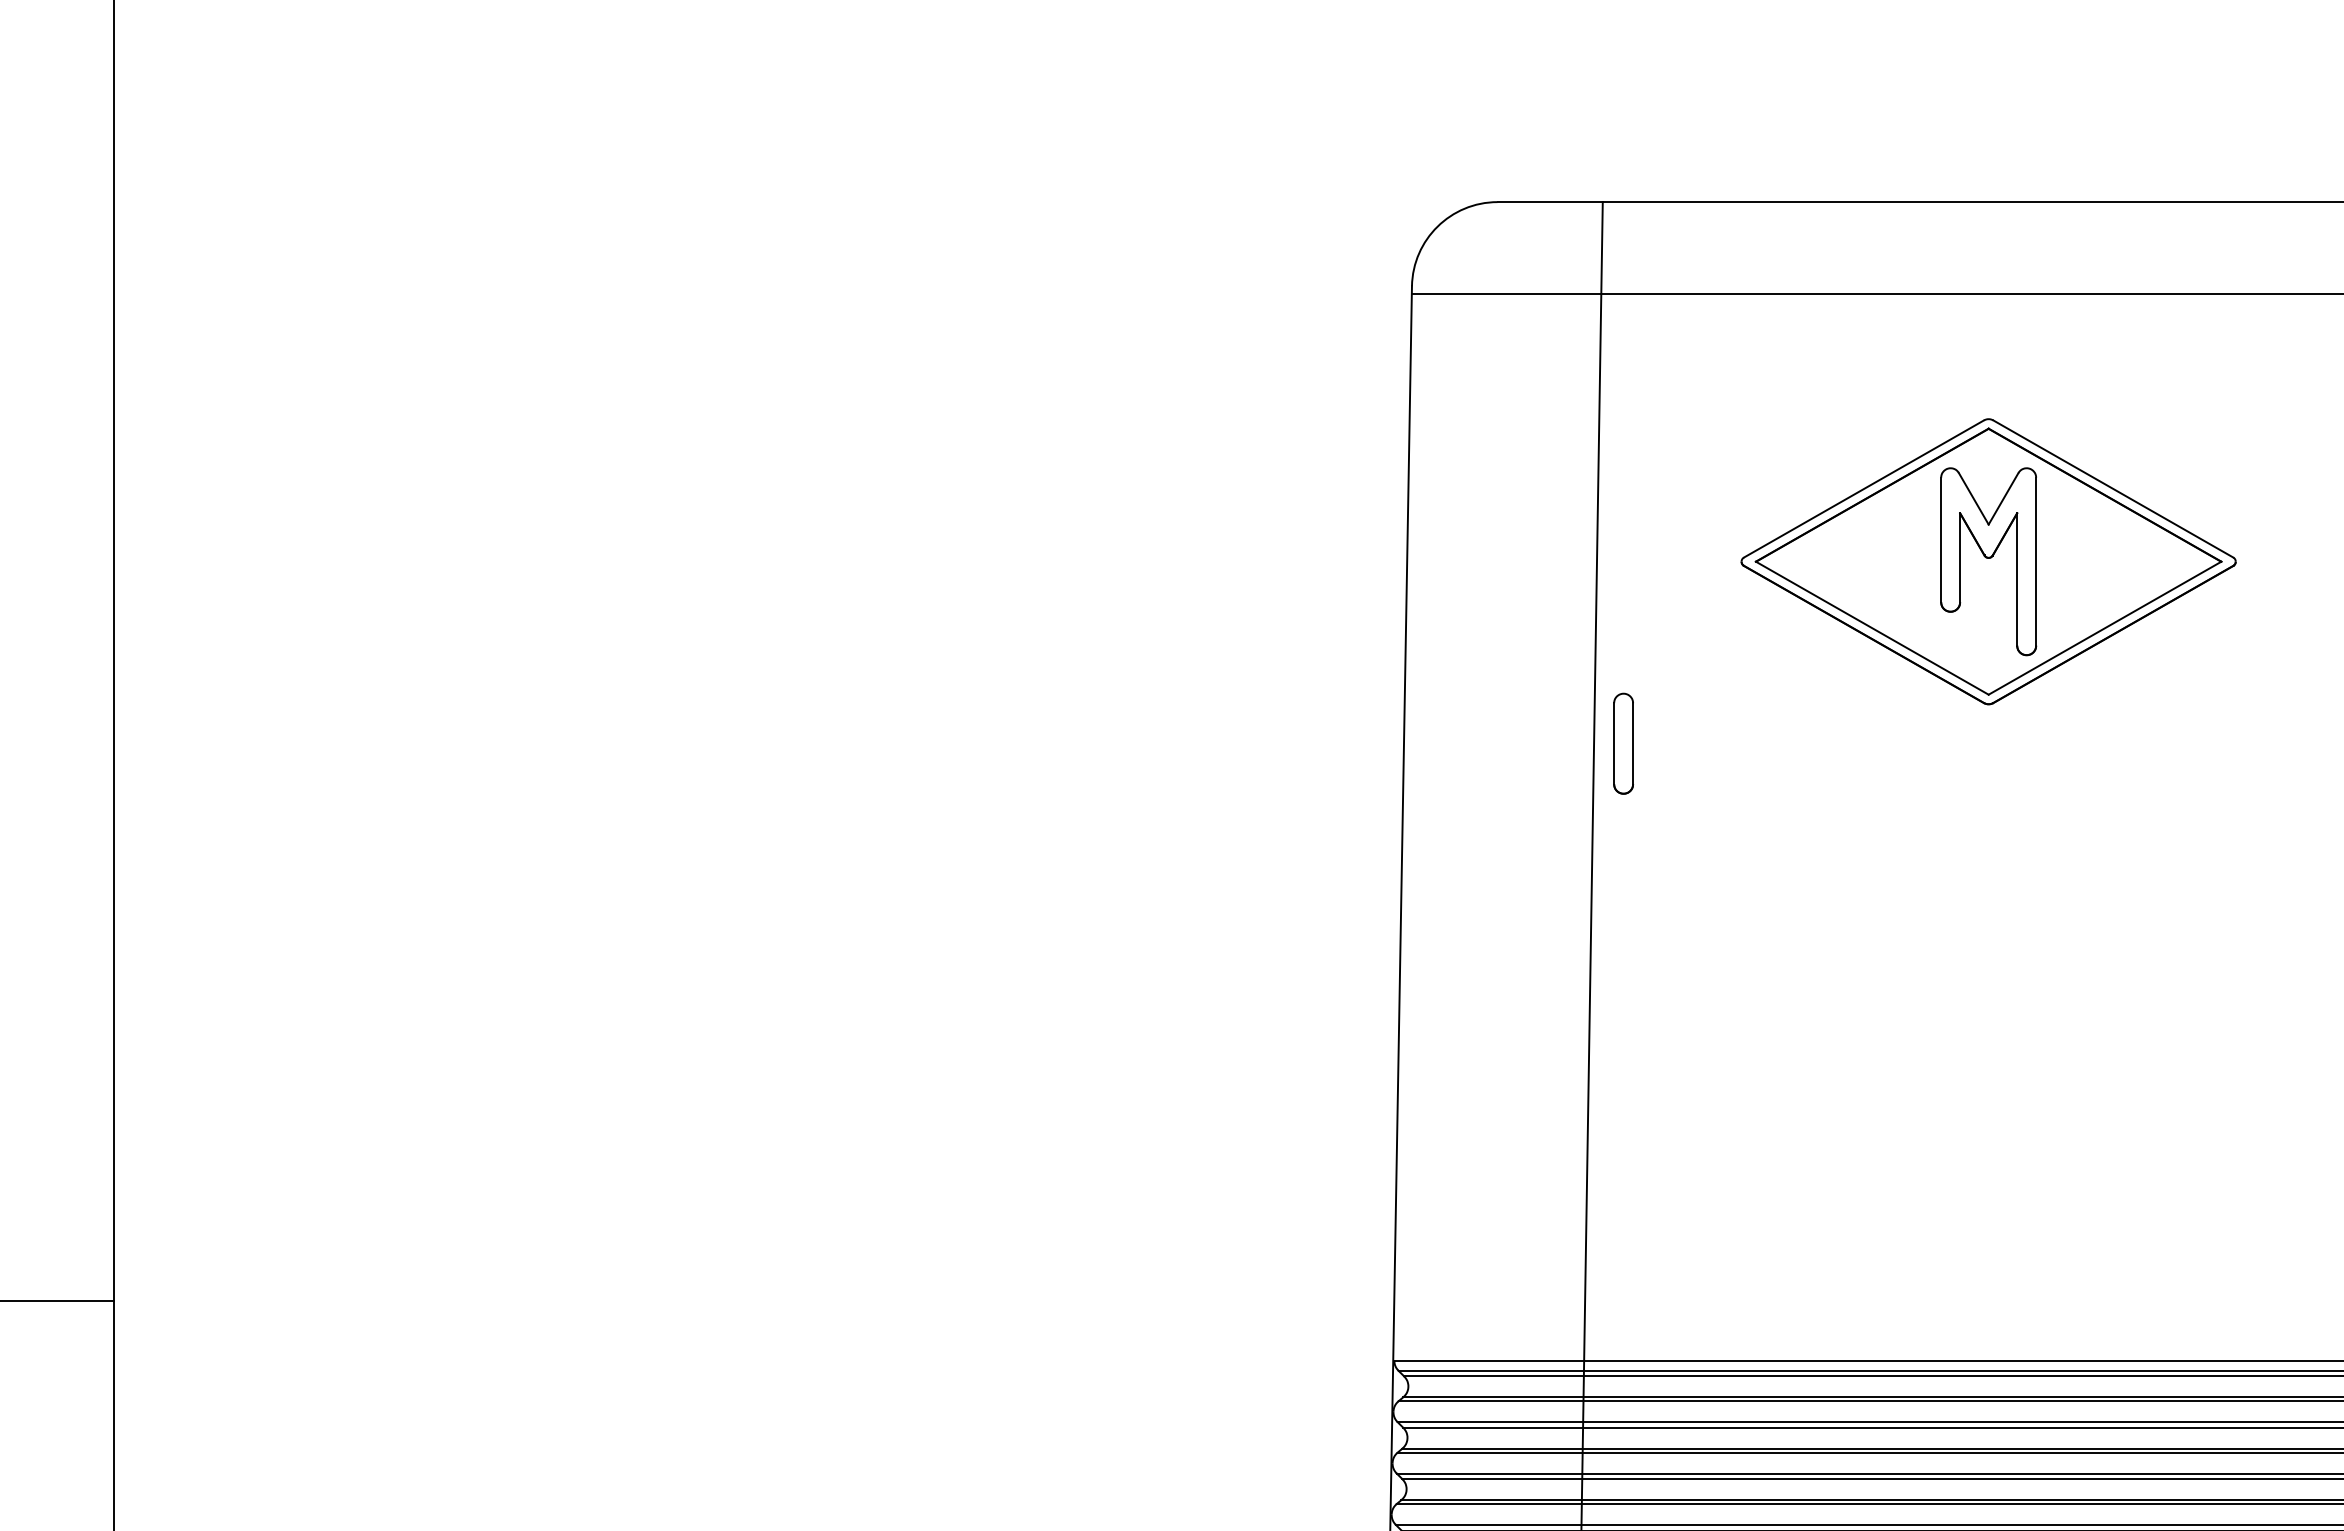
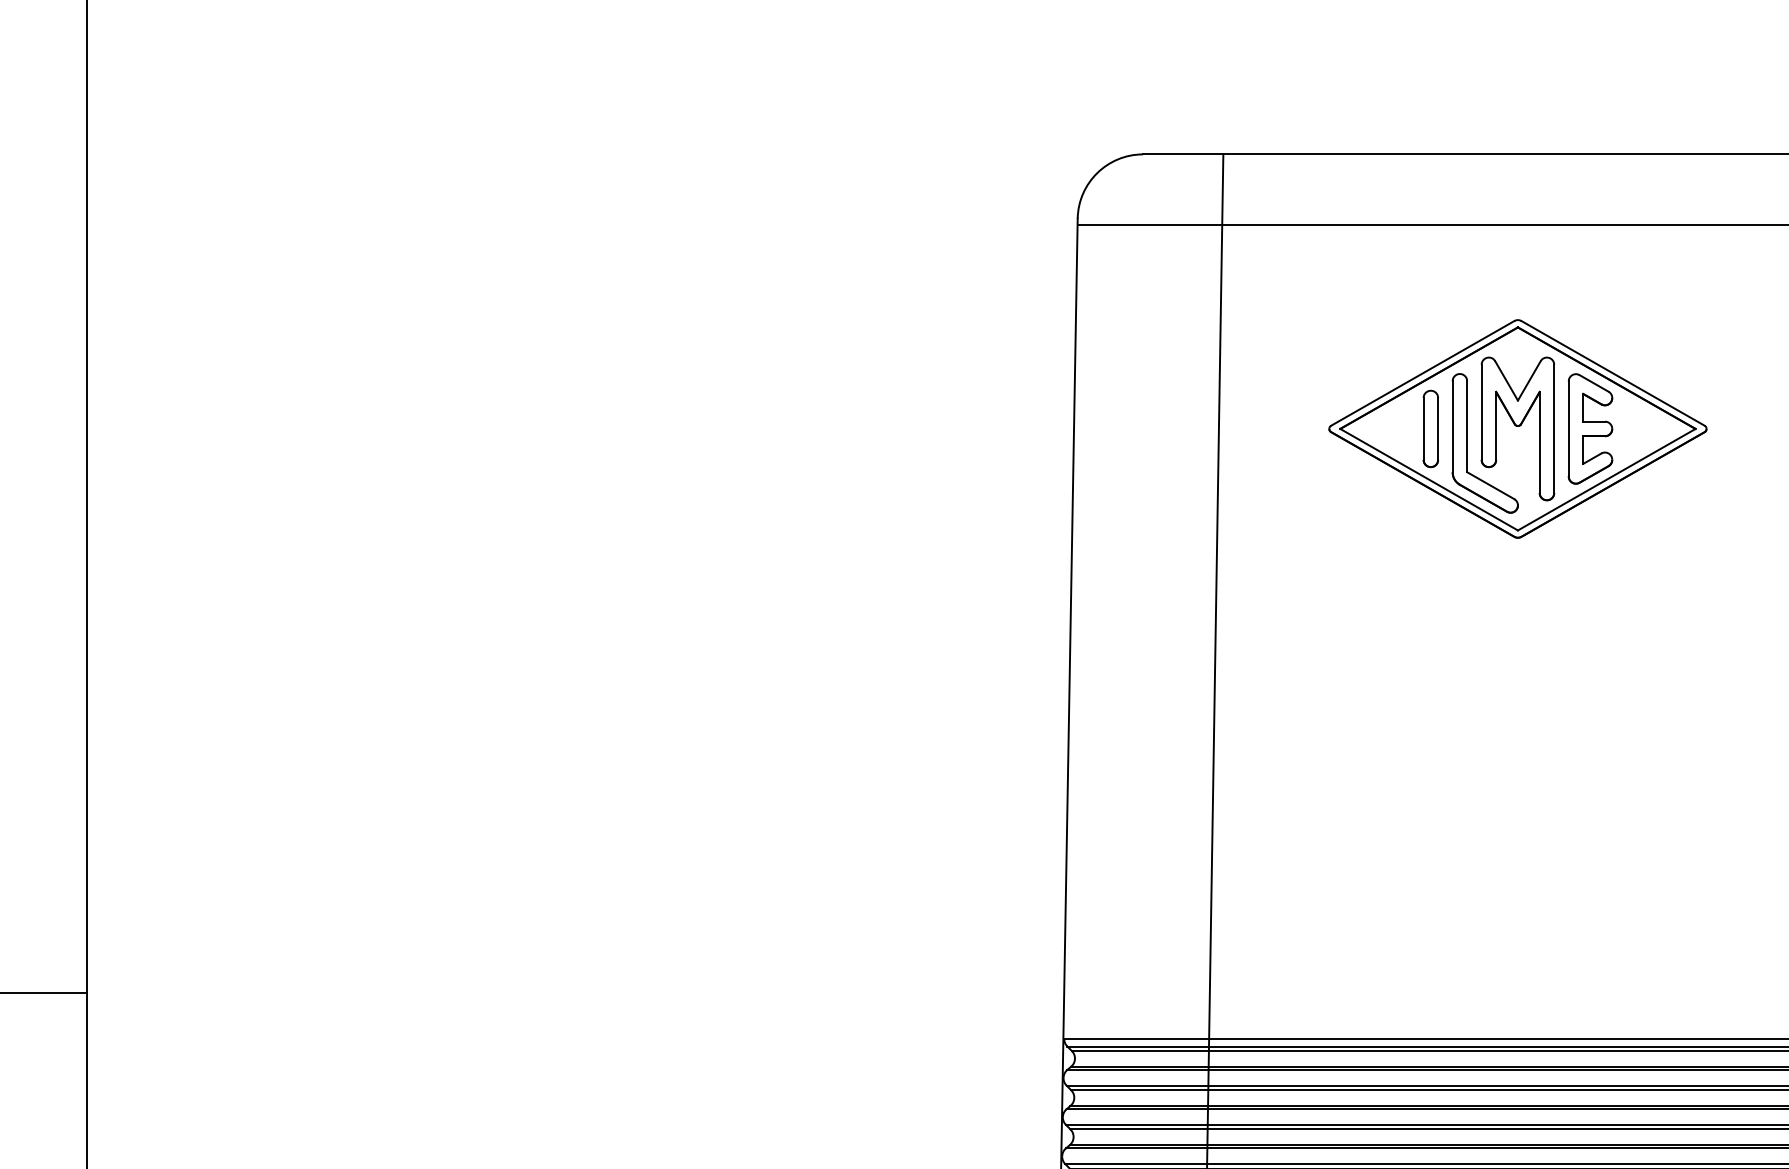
part: (2083, 561) -> (1590, 428), added
part: (1922, 580) -> (1467, 443), added
part: (1623, 743) -> (1430, 428), moved

